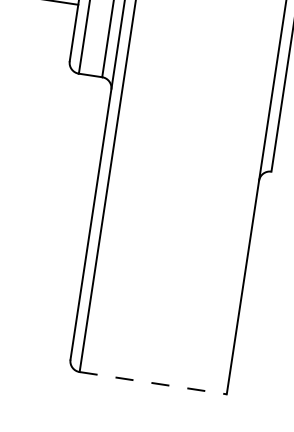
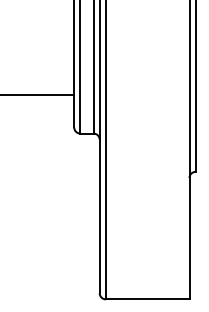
line: (152, 383) -> (147, 299), dashed -> solid

